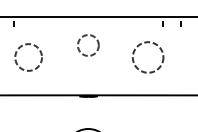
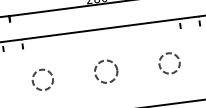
circle: (88, 45) -> (106, 71), moved
circle: (28, 57) -> (42, 79), size x0.71
circle: (147, 57) -> (168, 63), size x0.62

